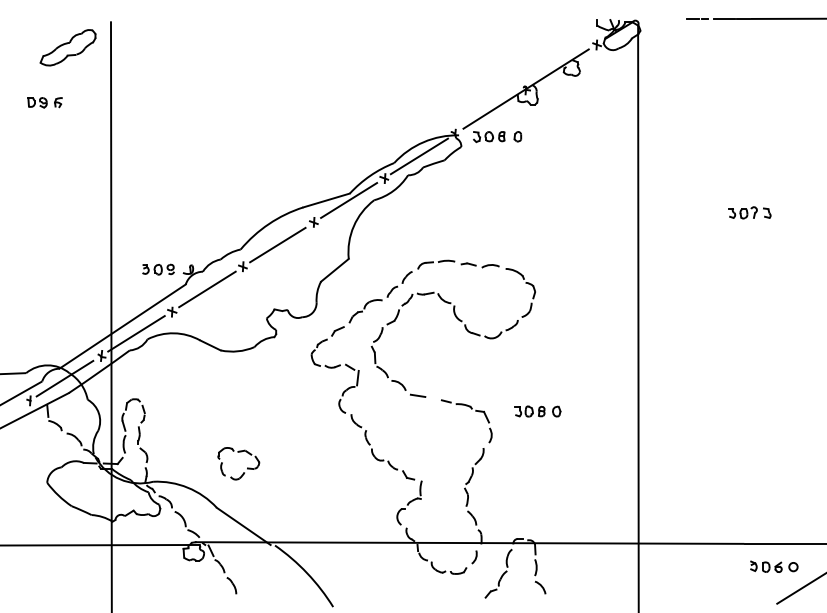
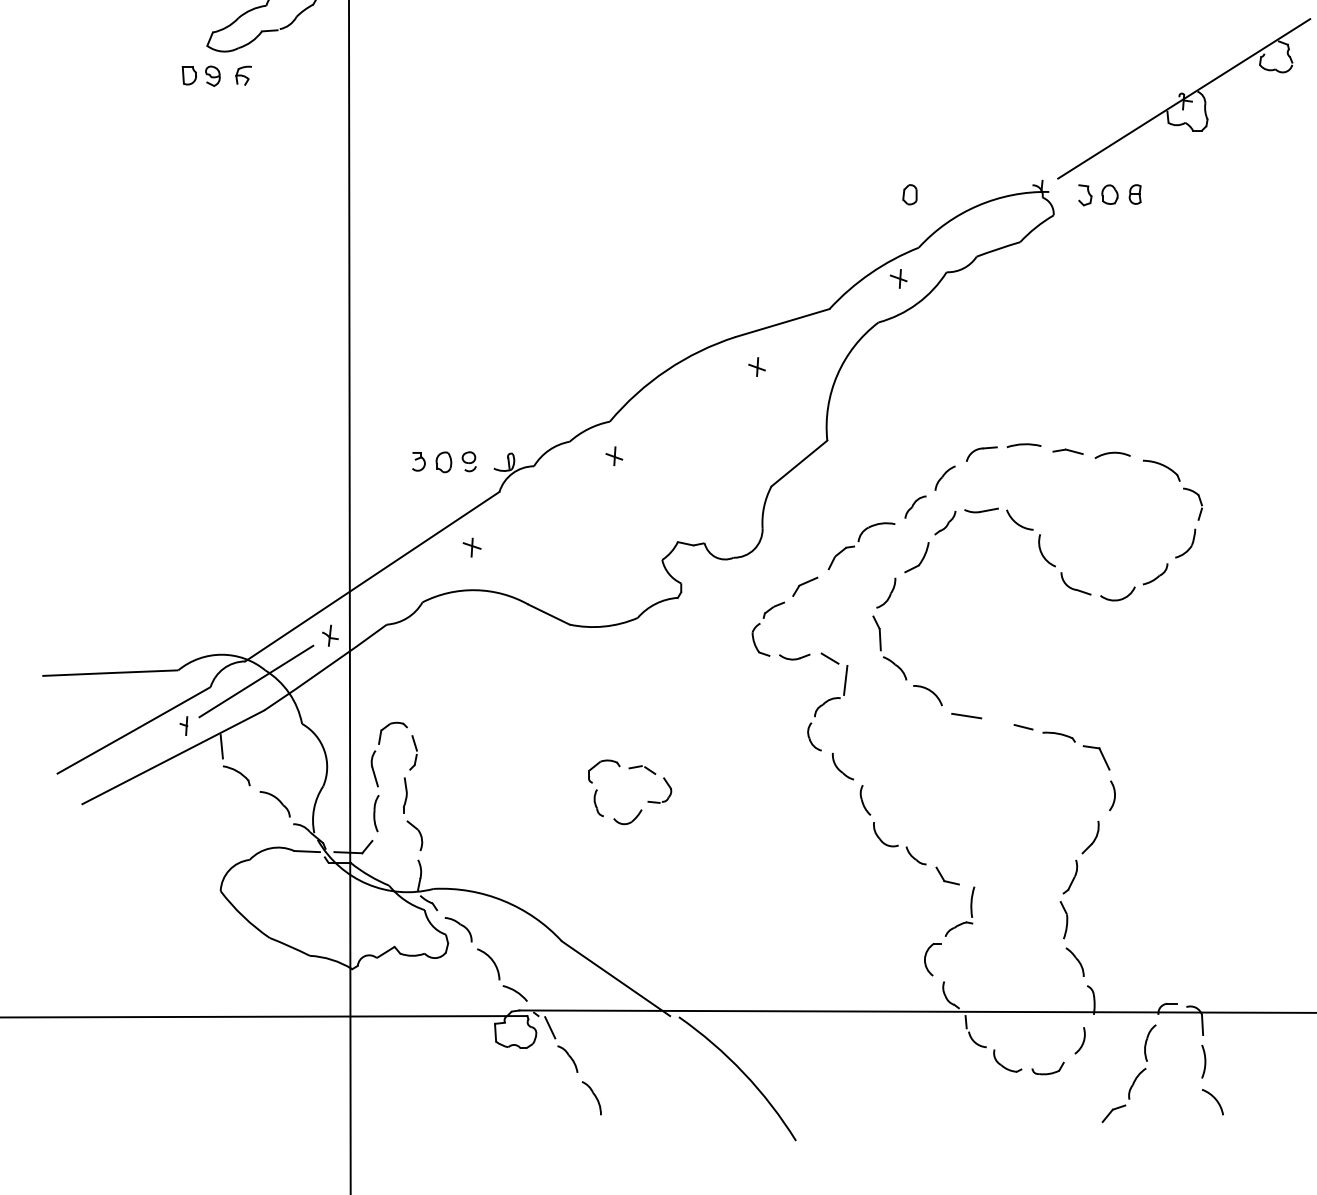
part: (44, 102) -> (215, 75), moved
part: (517, 136) -> (909, 194), moved
line: (419, 156) -> (969, 234), removed
line: (349, 200) -> (828, 323), removed
line: (277, 244) -> (683, 411), removed
line: (207, 289) -> (543, 502), removed
line: (136, 333) -> (400, 590), removed
part: (537, 411) -> (1206, 747), removed
part: (247, 467) -> (647, 799), moved

